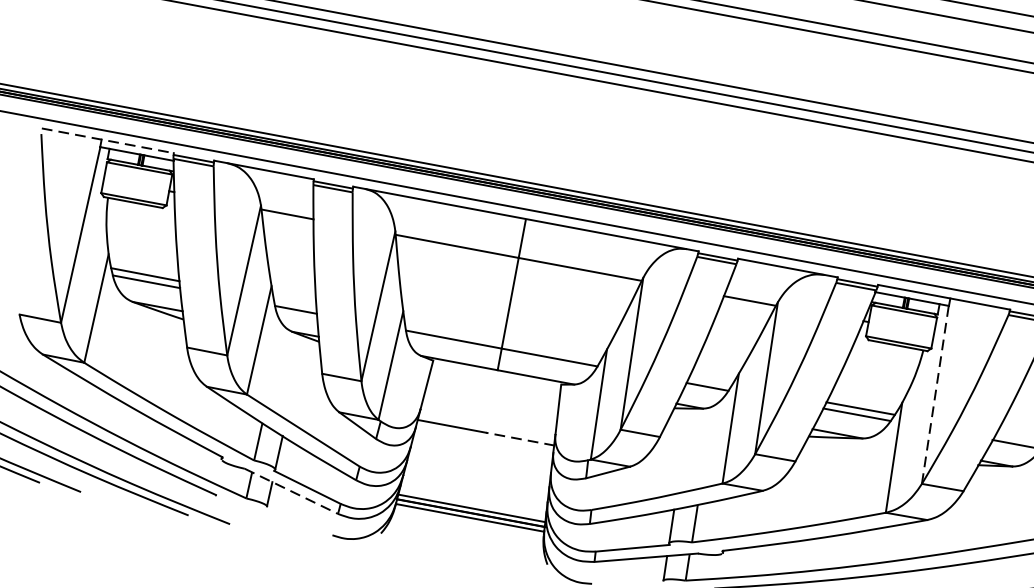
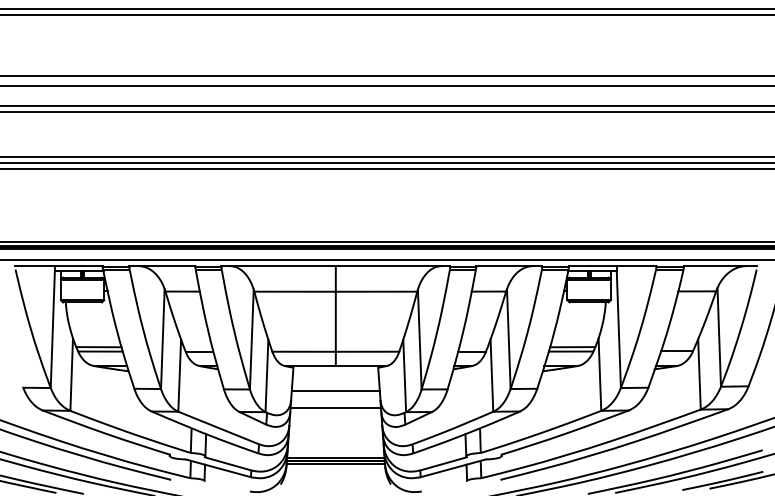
line: (107, 139) -> (58, 265), dashed -> solid
line: (934, 394) -> (618, 329), dashed -> solid
line: (490, 408) -> (335, 391), added
line: (520, 439) -> (358, 407), dashed -> solid
line: (291, 491) -> (218, 468), dashed -> solid

